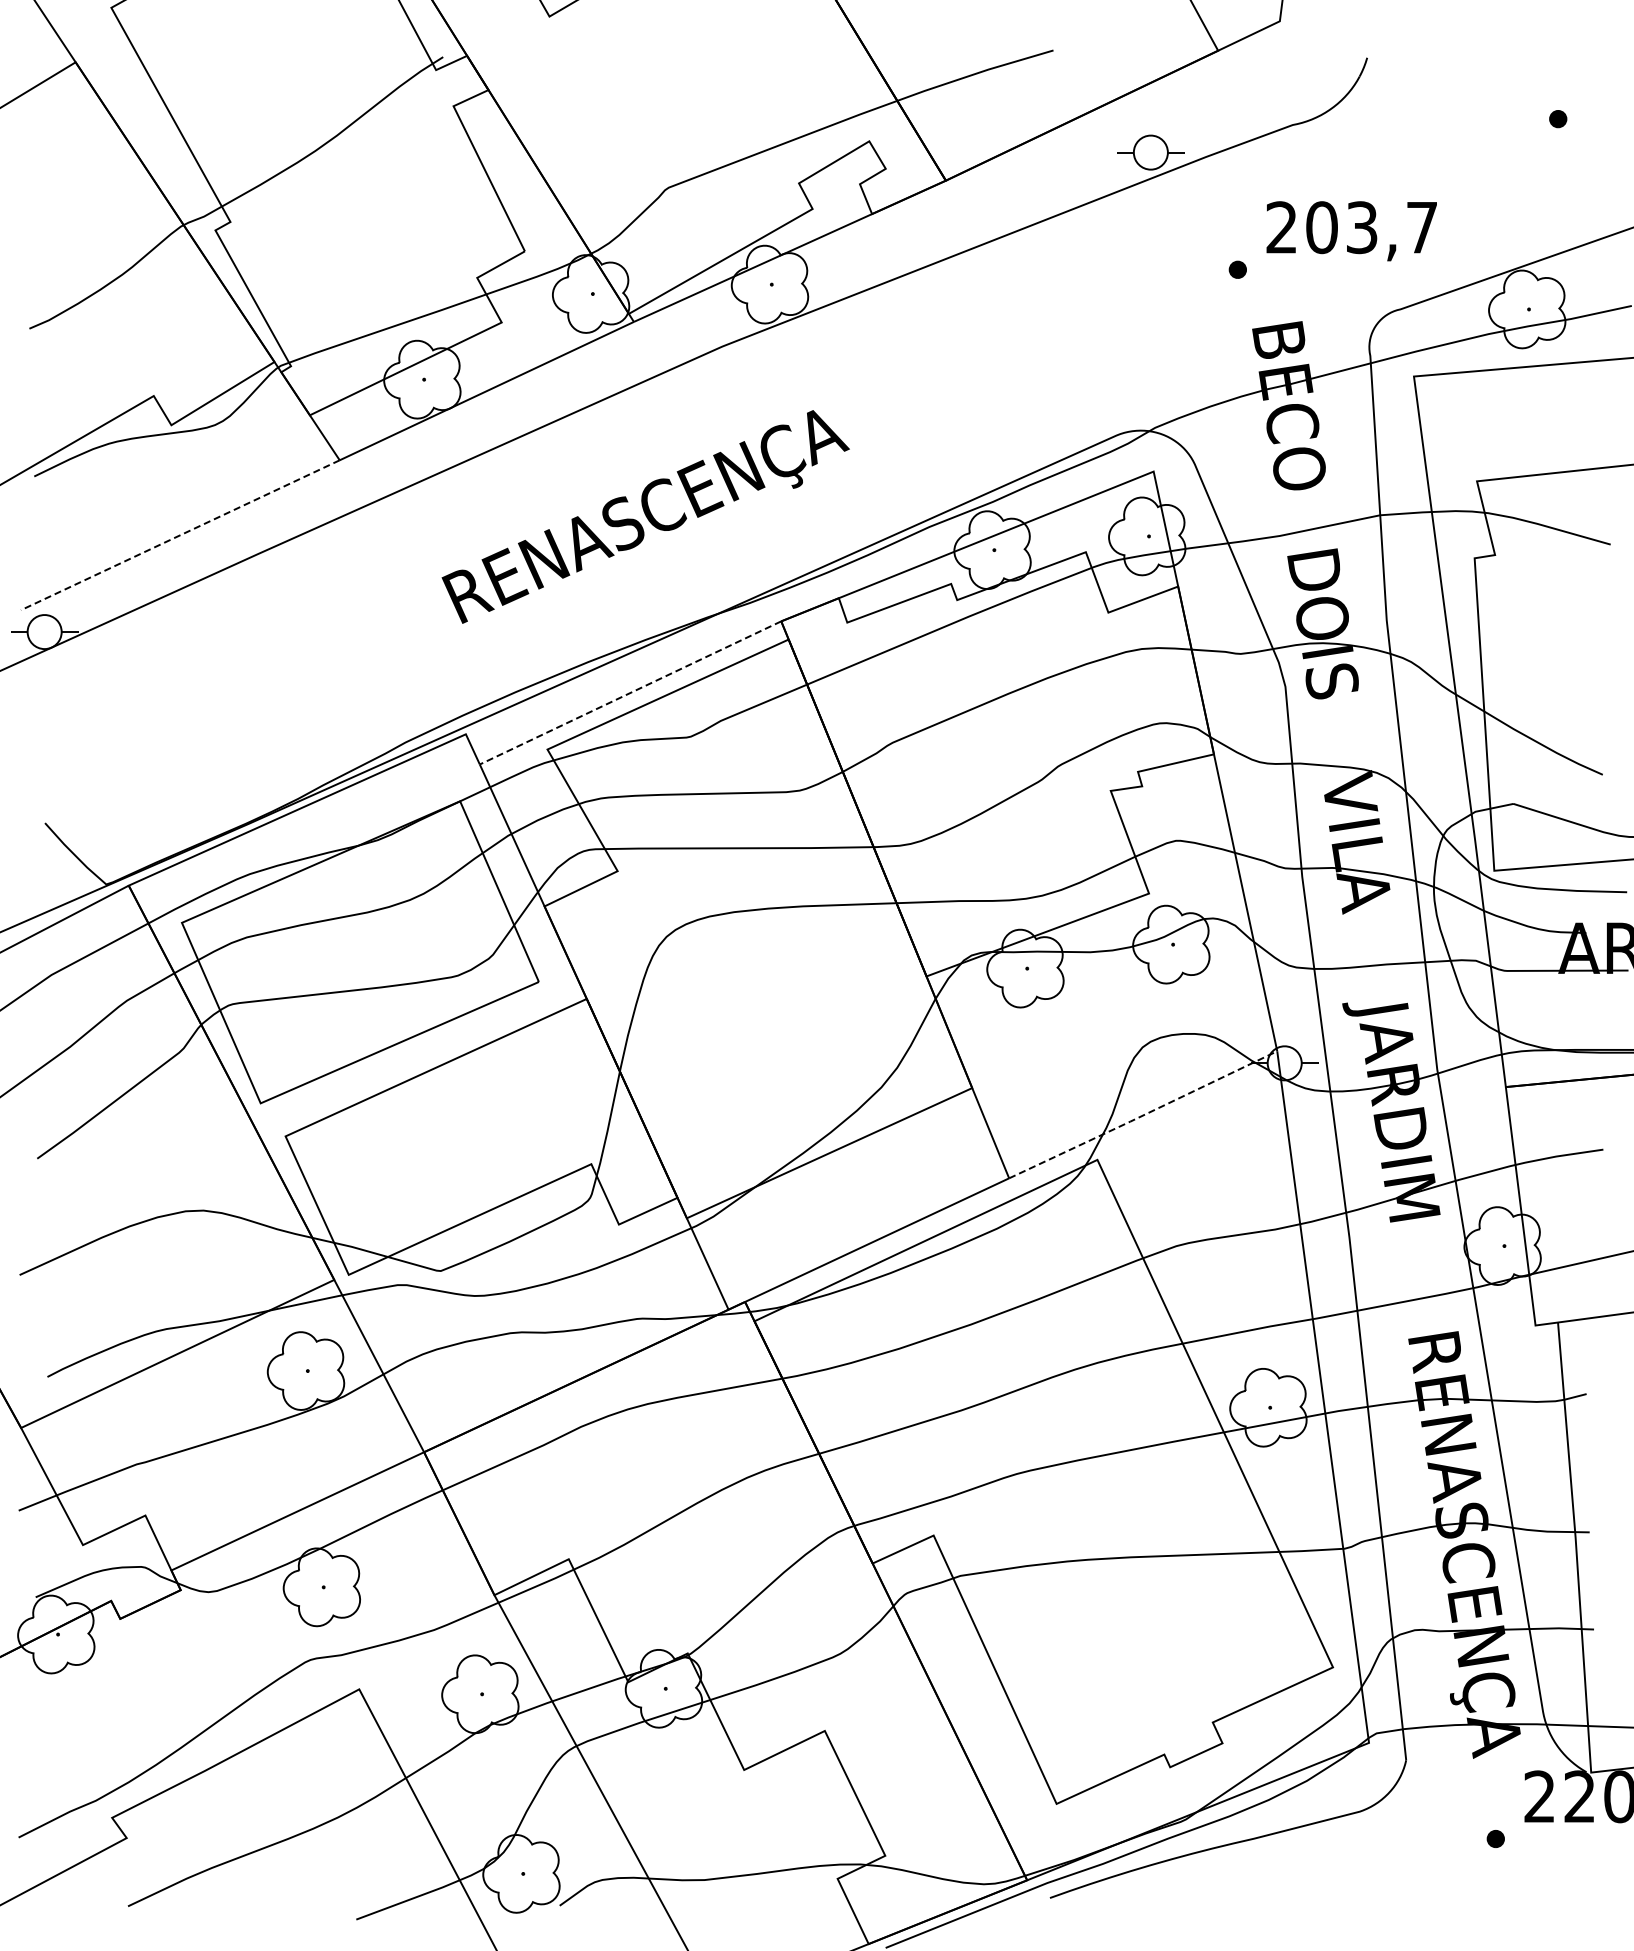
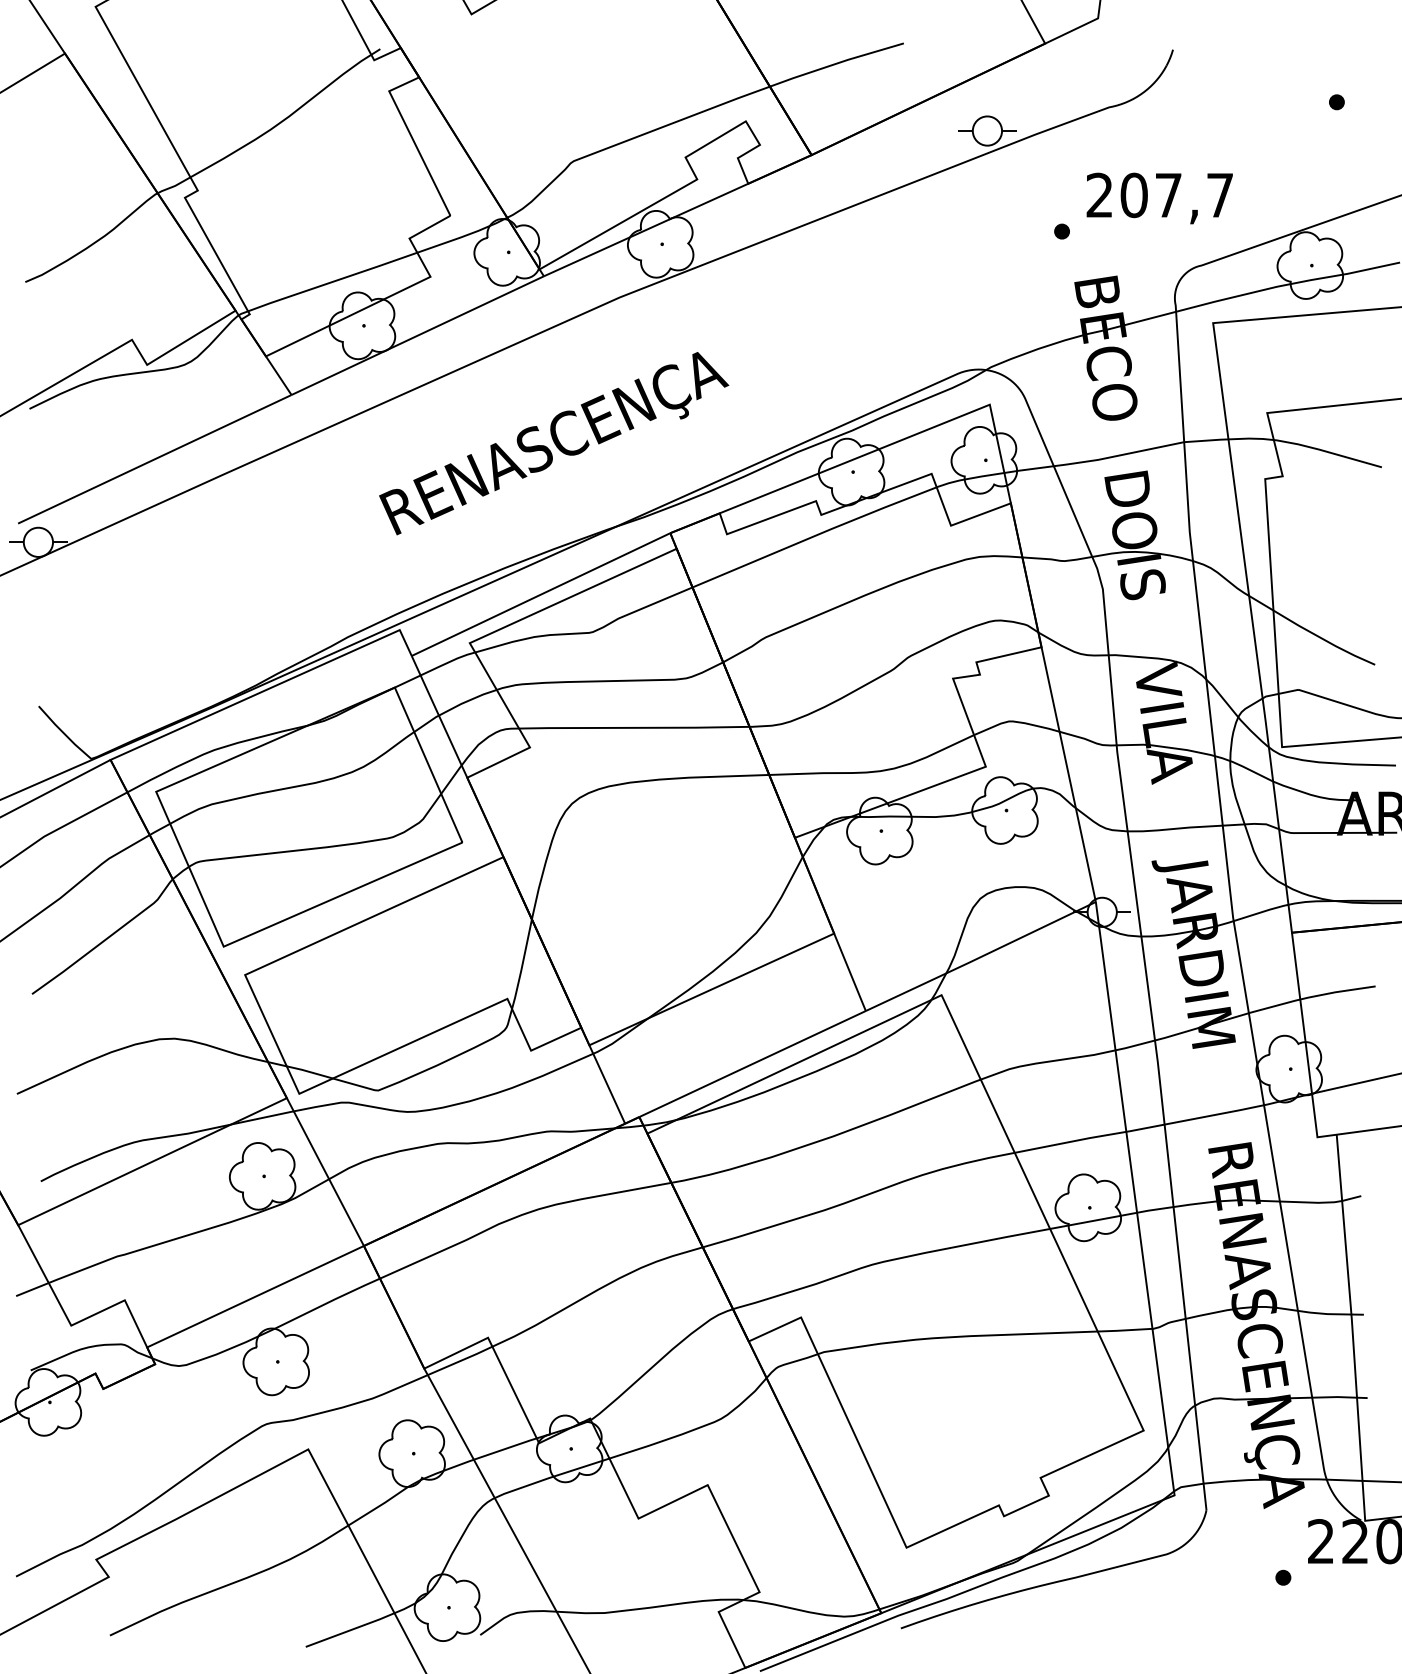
text: (1362, 227) -> (1168, 195), 203,7 -> 207,7
line: (179, 535) -> (154, 459), dashed -> solid
line: (630, 692) -> (541, 594), dashed -> solid
line: (1143, 1115) -> (981, 957), dashed -> solid

